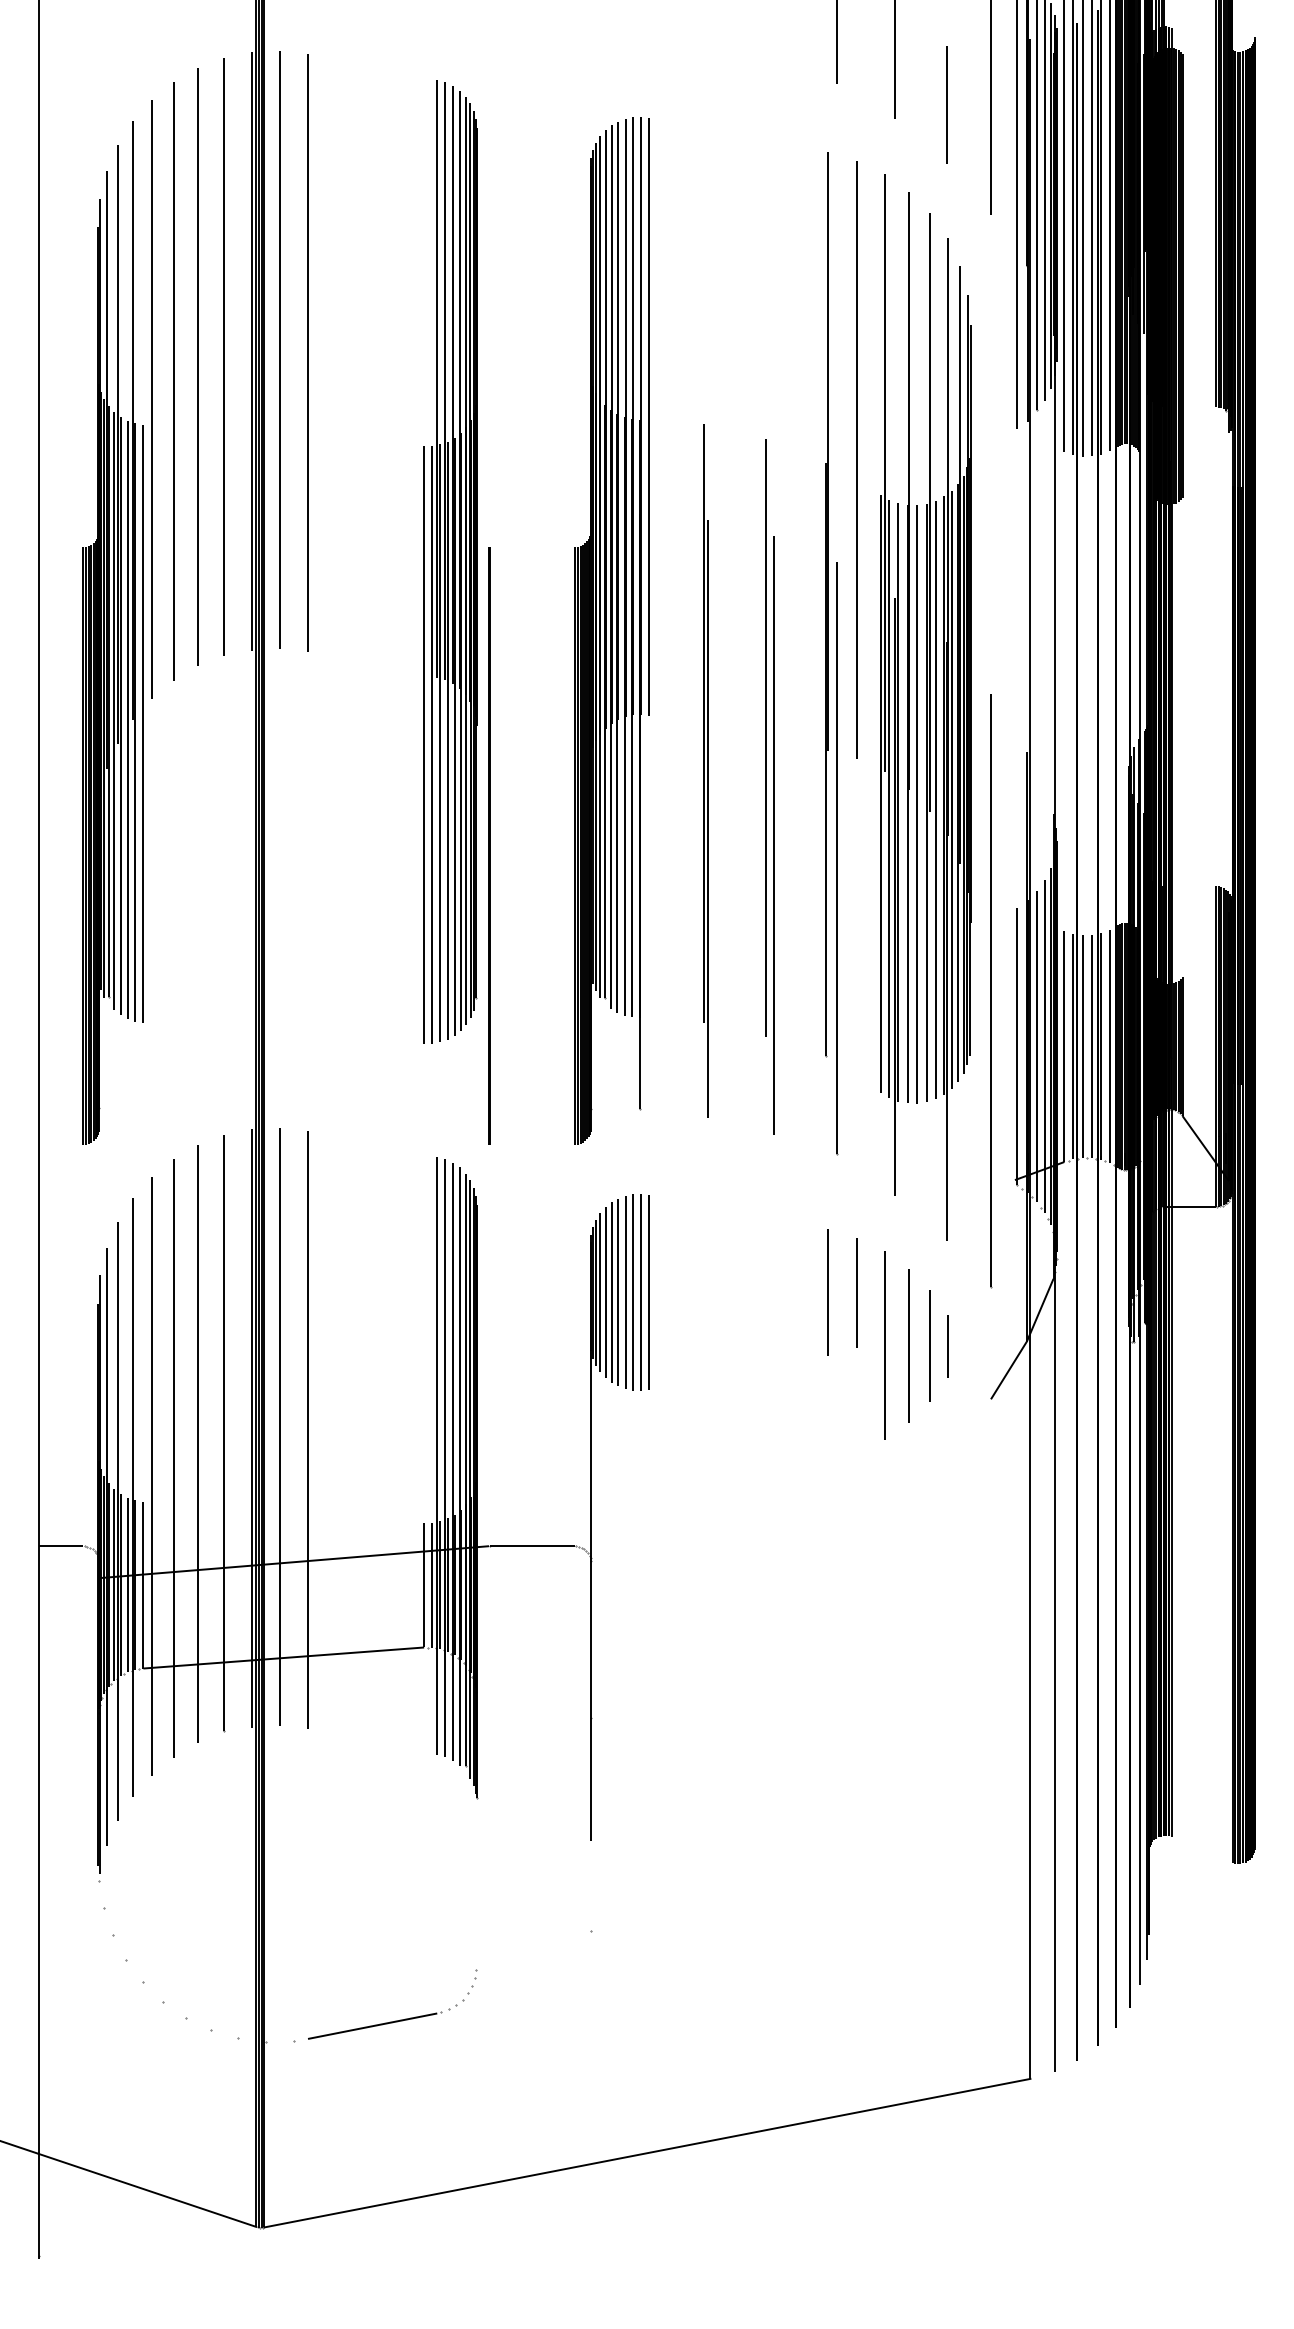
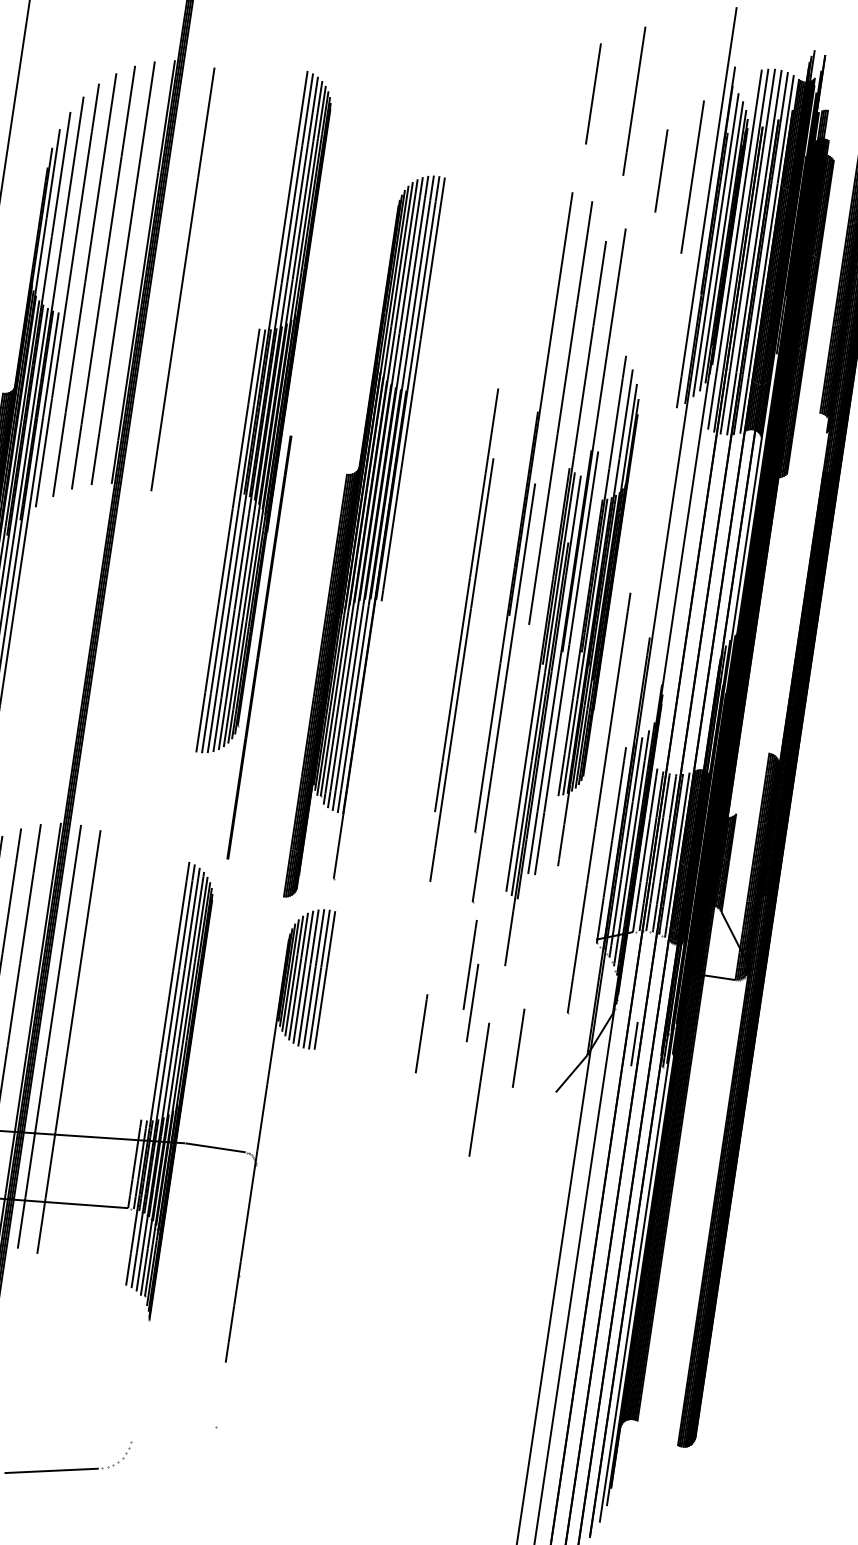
line: (279, 349) -> (163, 273), removed
part: (450, 561) -> (266, 413), moved
part: (611, 630) -> (364, 536), moved
part: (889, 684) -> (555, 603), moved
part: (948, 726) -> (596, 611), size x0.7
part: (705, 770) -> (420, 616), removed
line: (827, 1292) -> (469, 964), moved
line: (792, 1345) -> (421, 1033), added
line: (884, 1345) -> (479, 1089), moved
line: (908, 1345) -> (503, 1045), removed
line: (947, 1346) -> (634, 1044), moved

